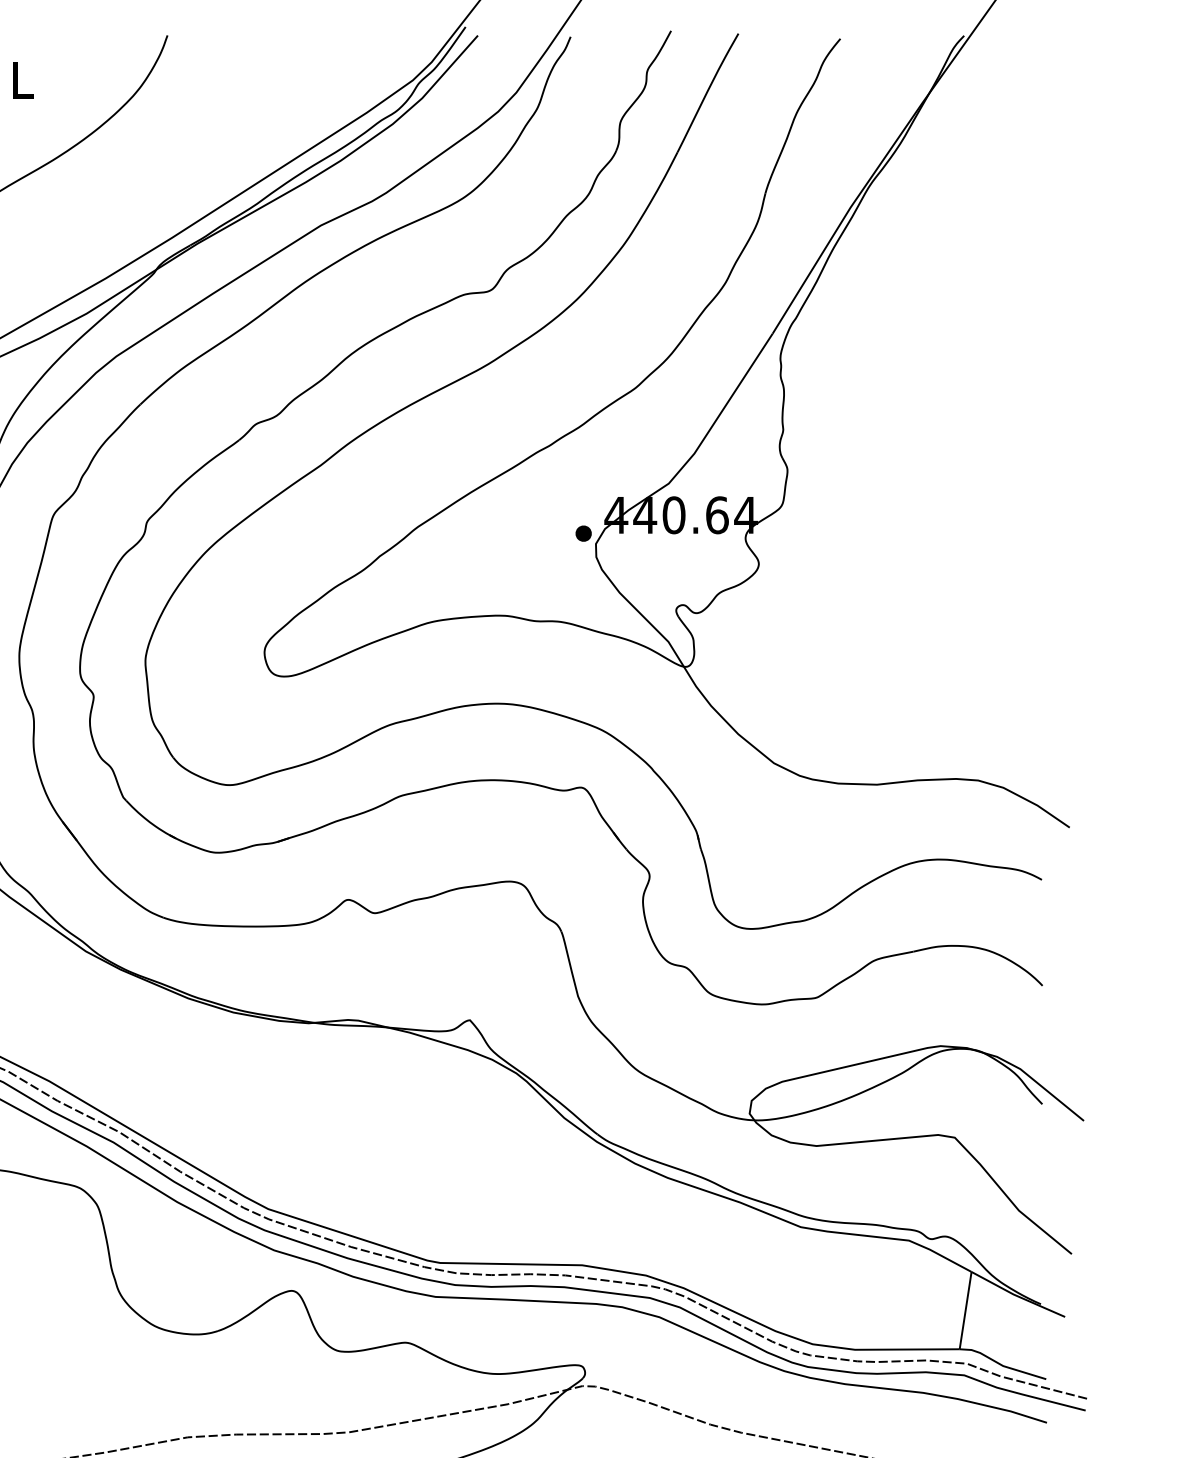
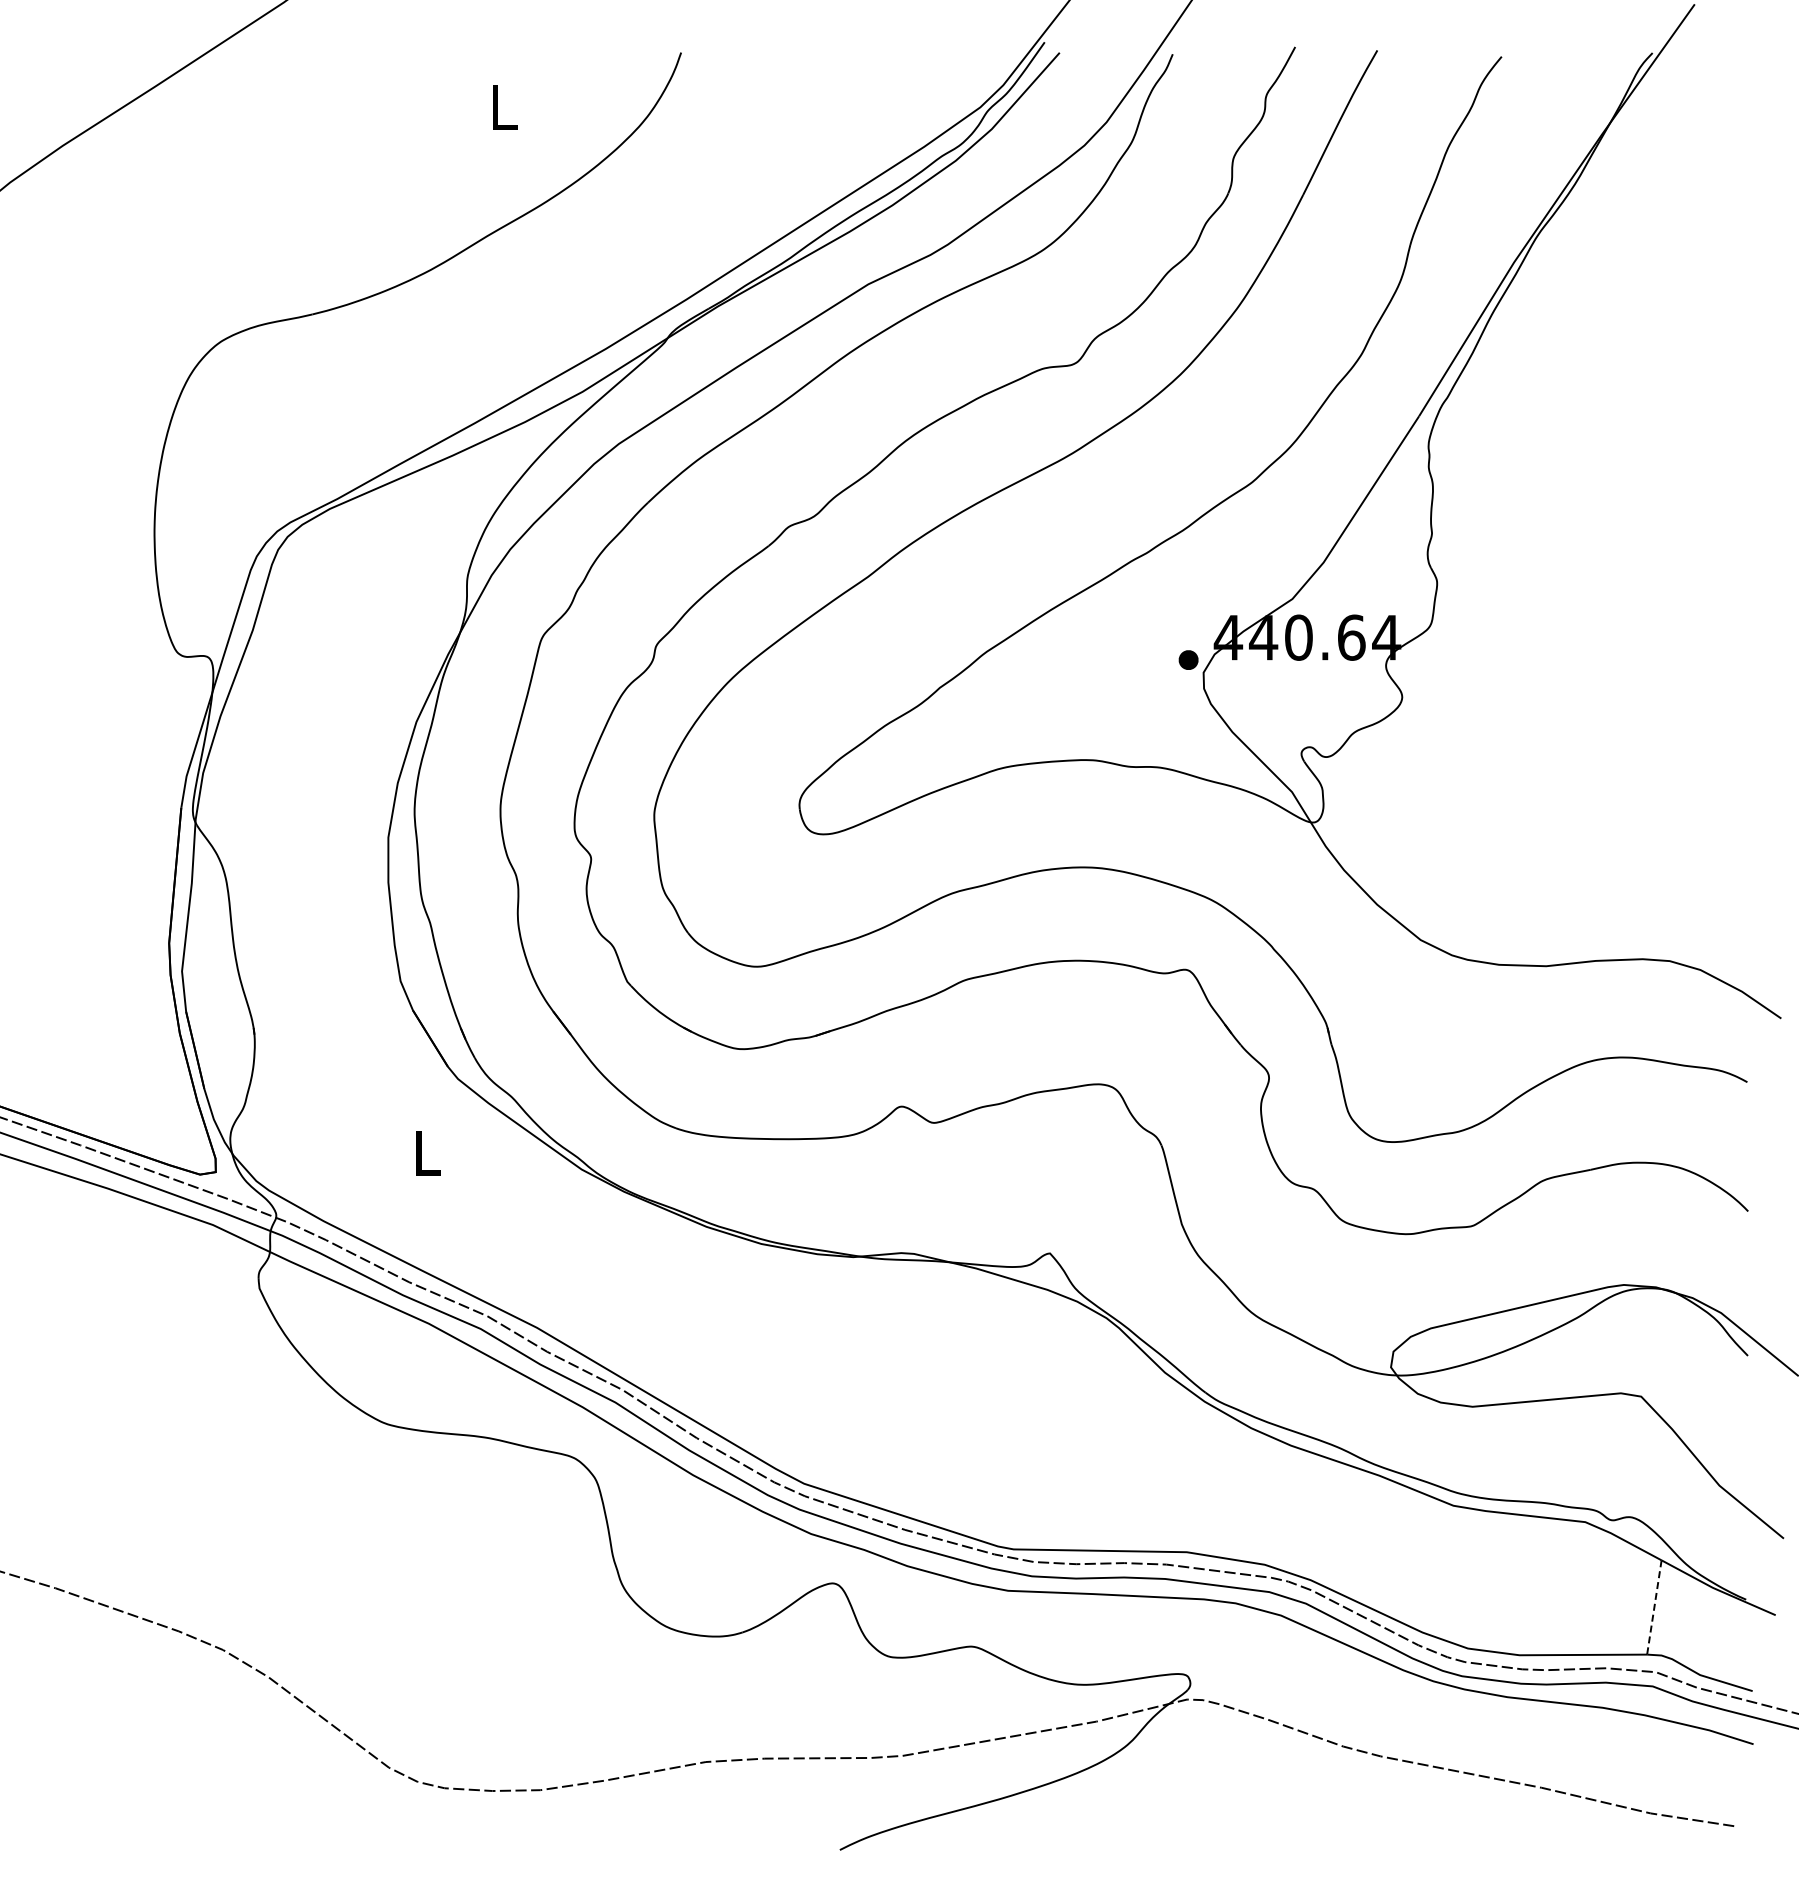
line: (965, 1310) -> (1654, 1607), solid -> dashed

